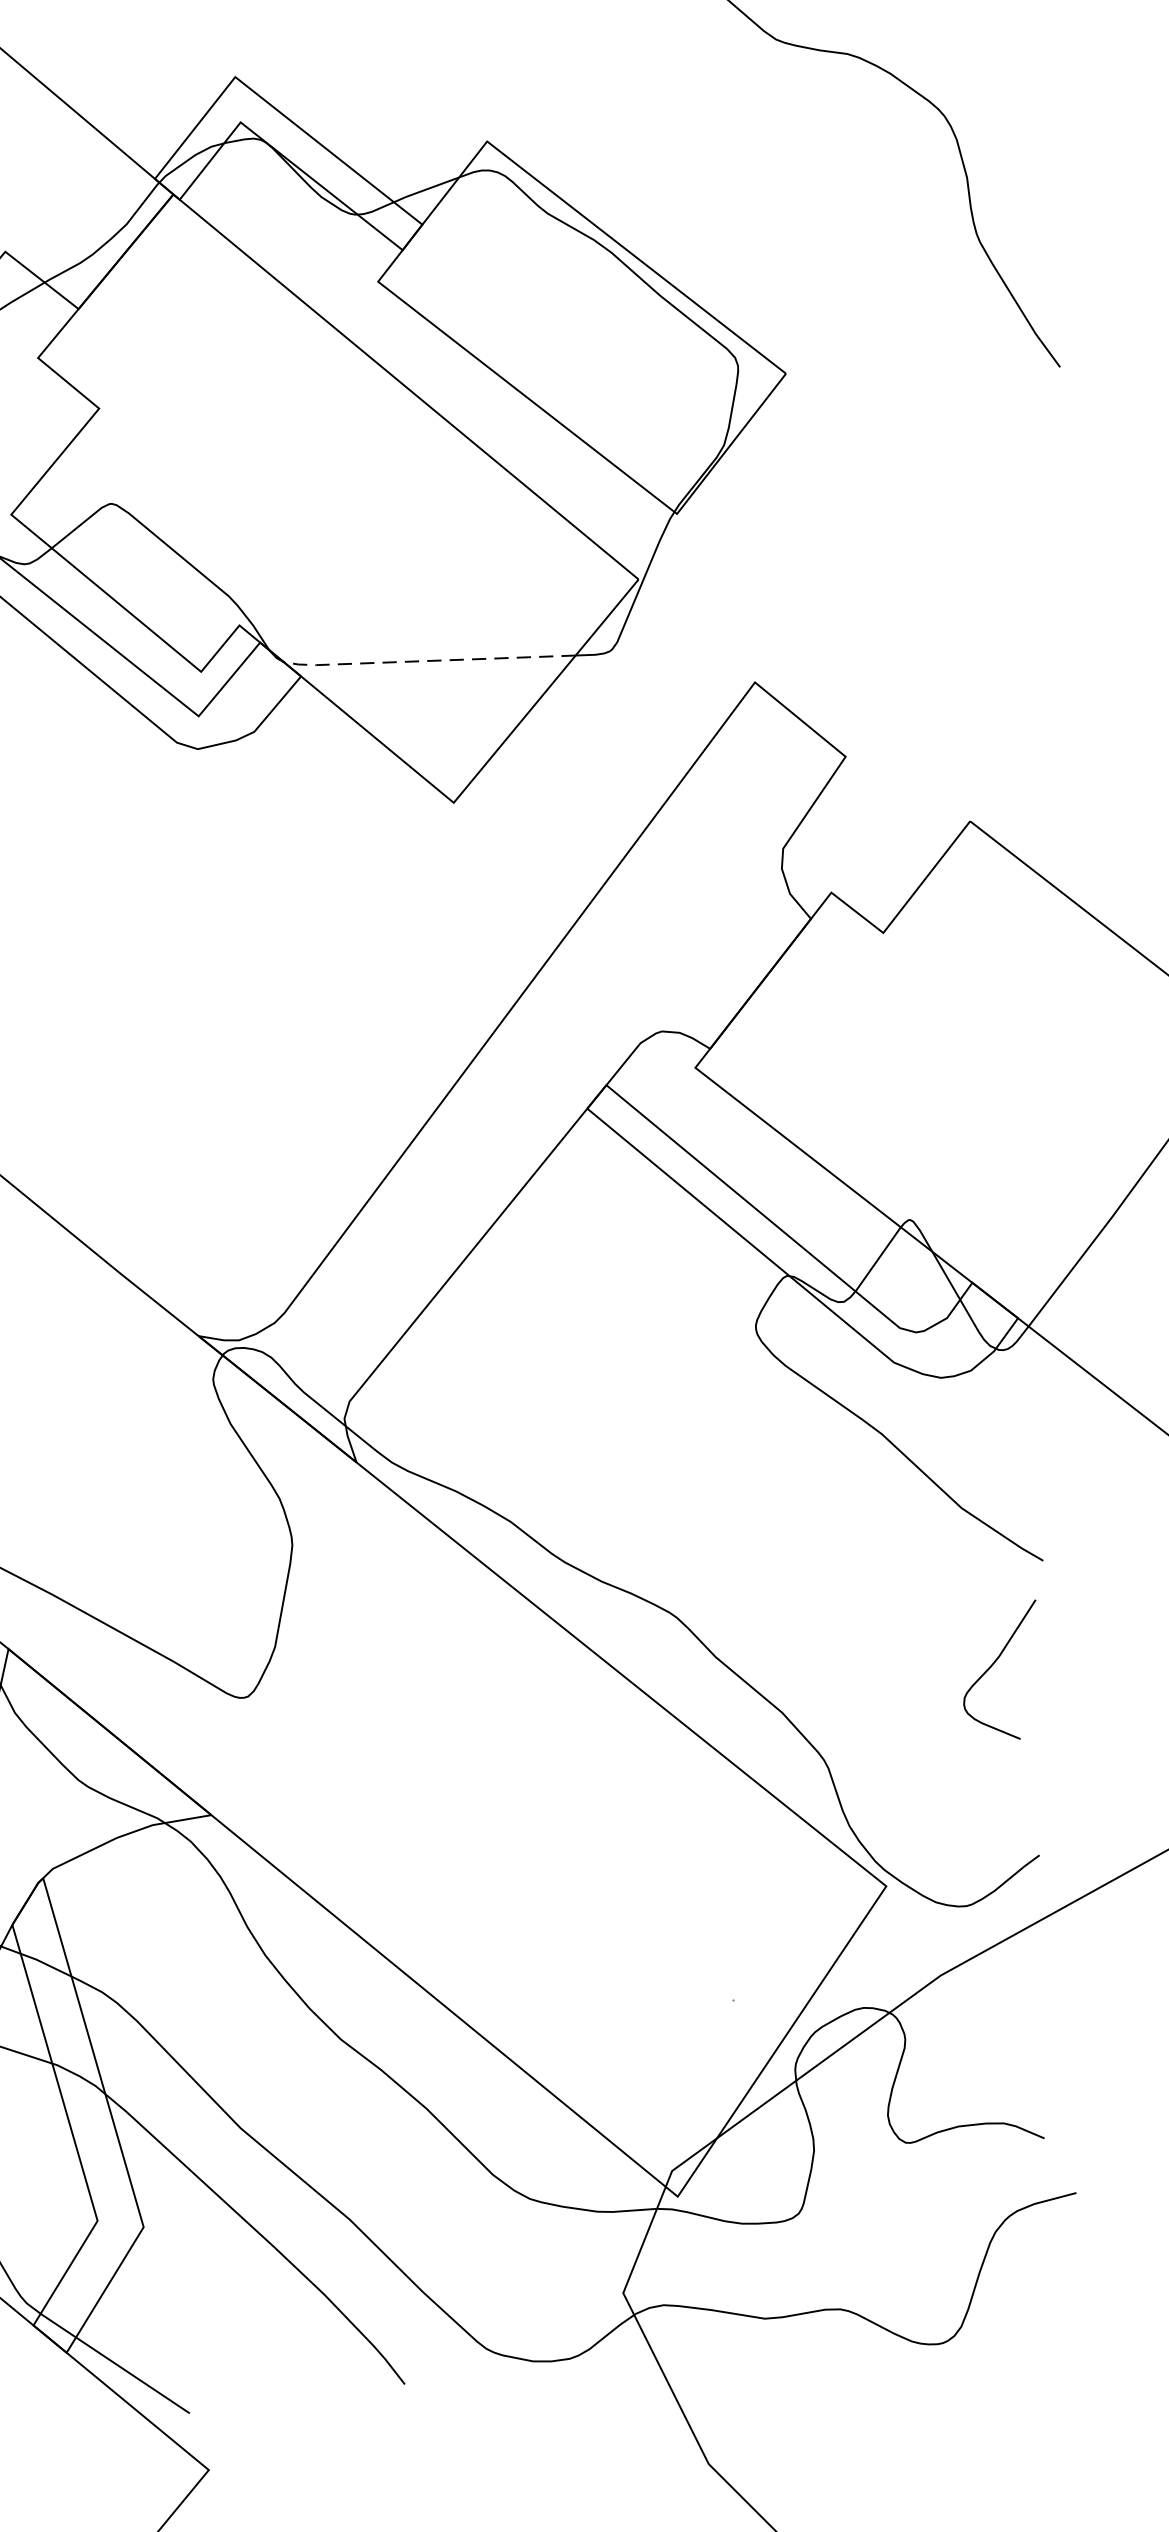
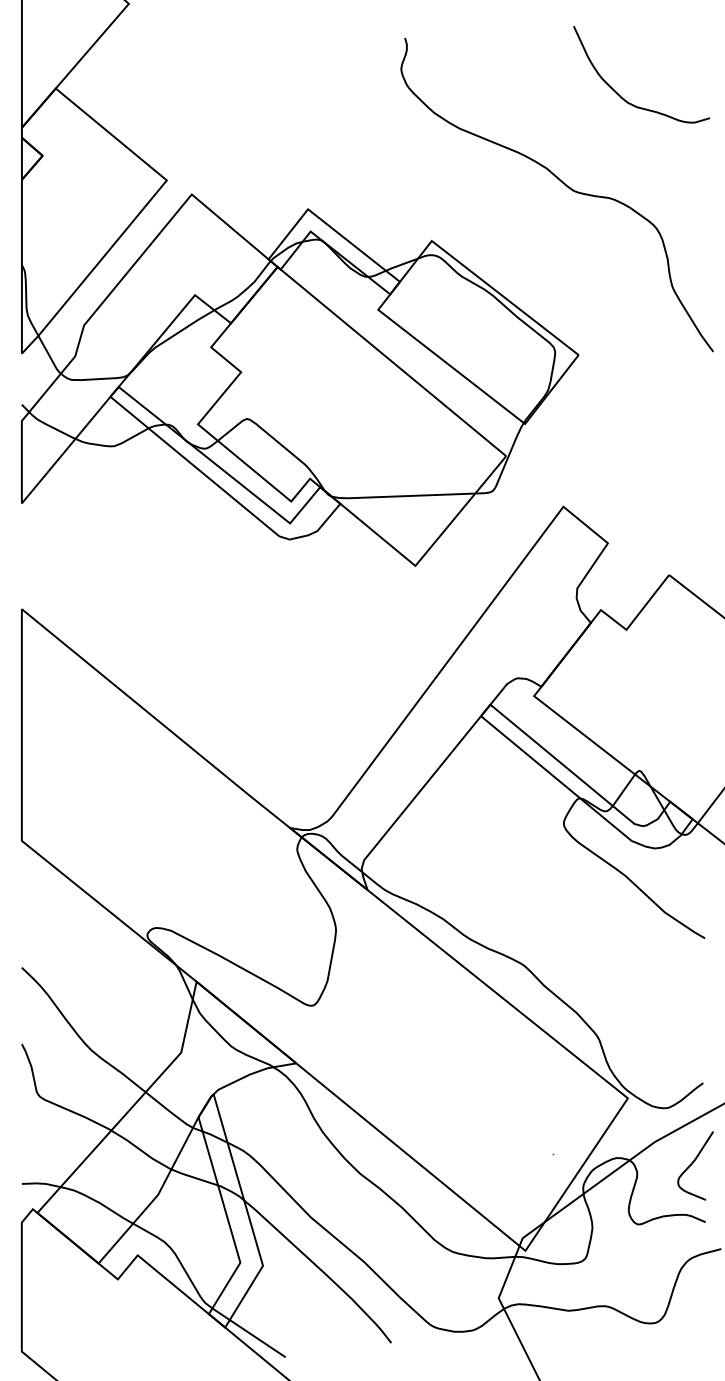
line: (425, 661) -> (401, 496), dashed -> solid
curve: (995, 1664) -> (693, 1163), moved

